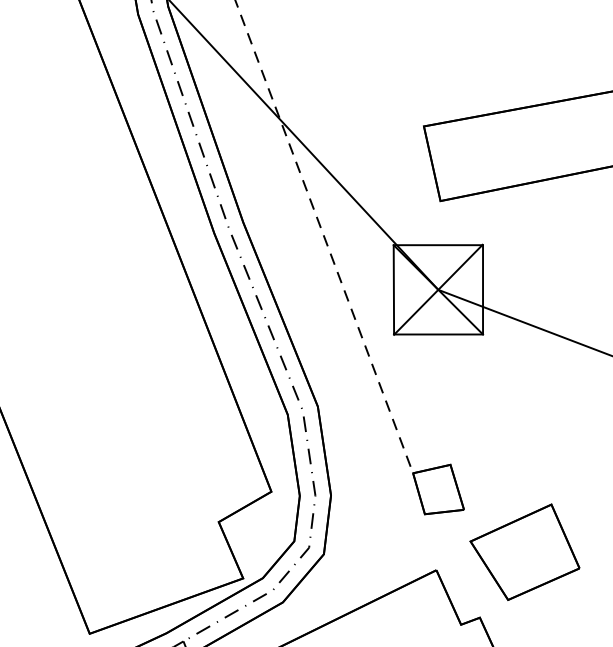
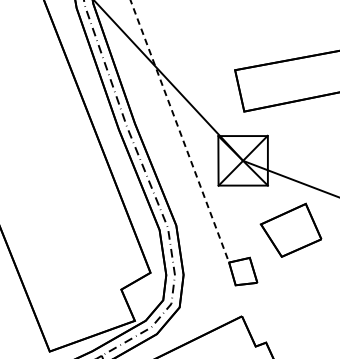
part: (523, 550) -> (290, 229), moved

